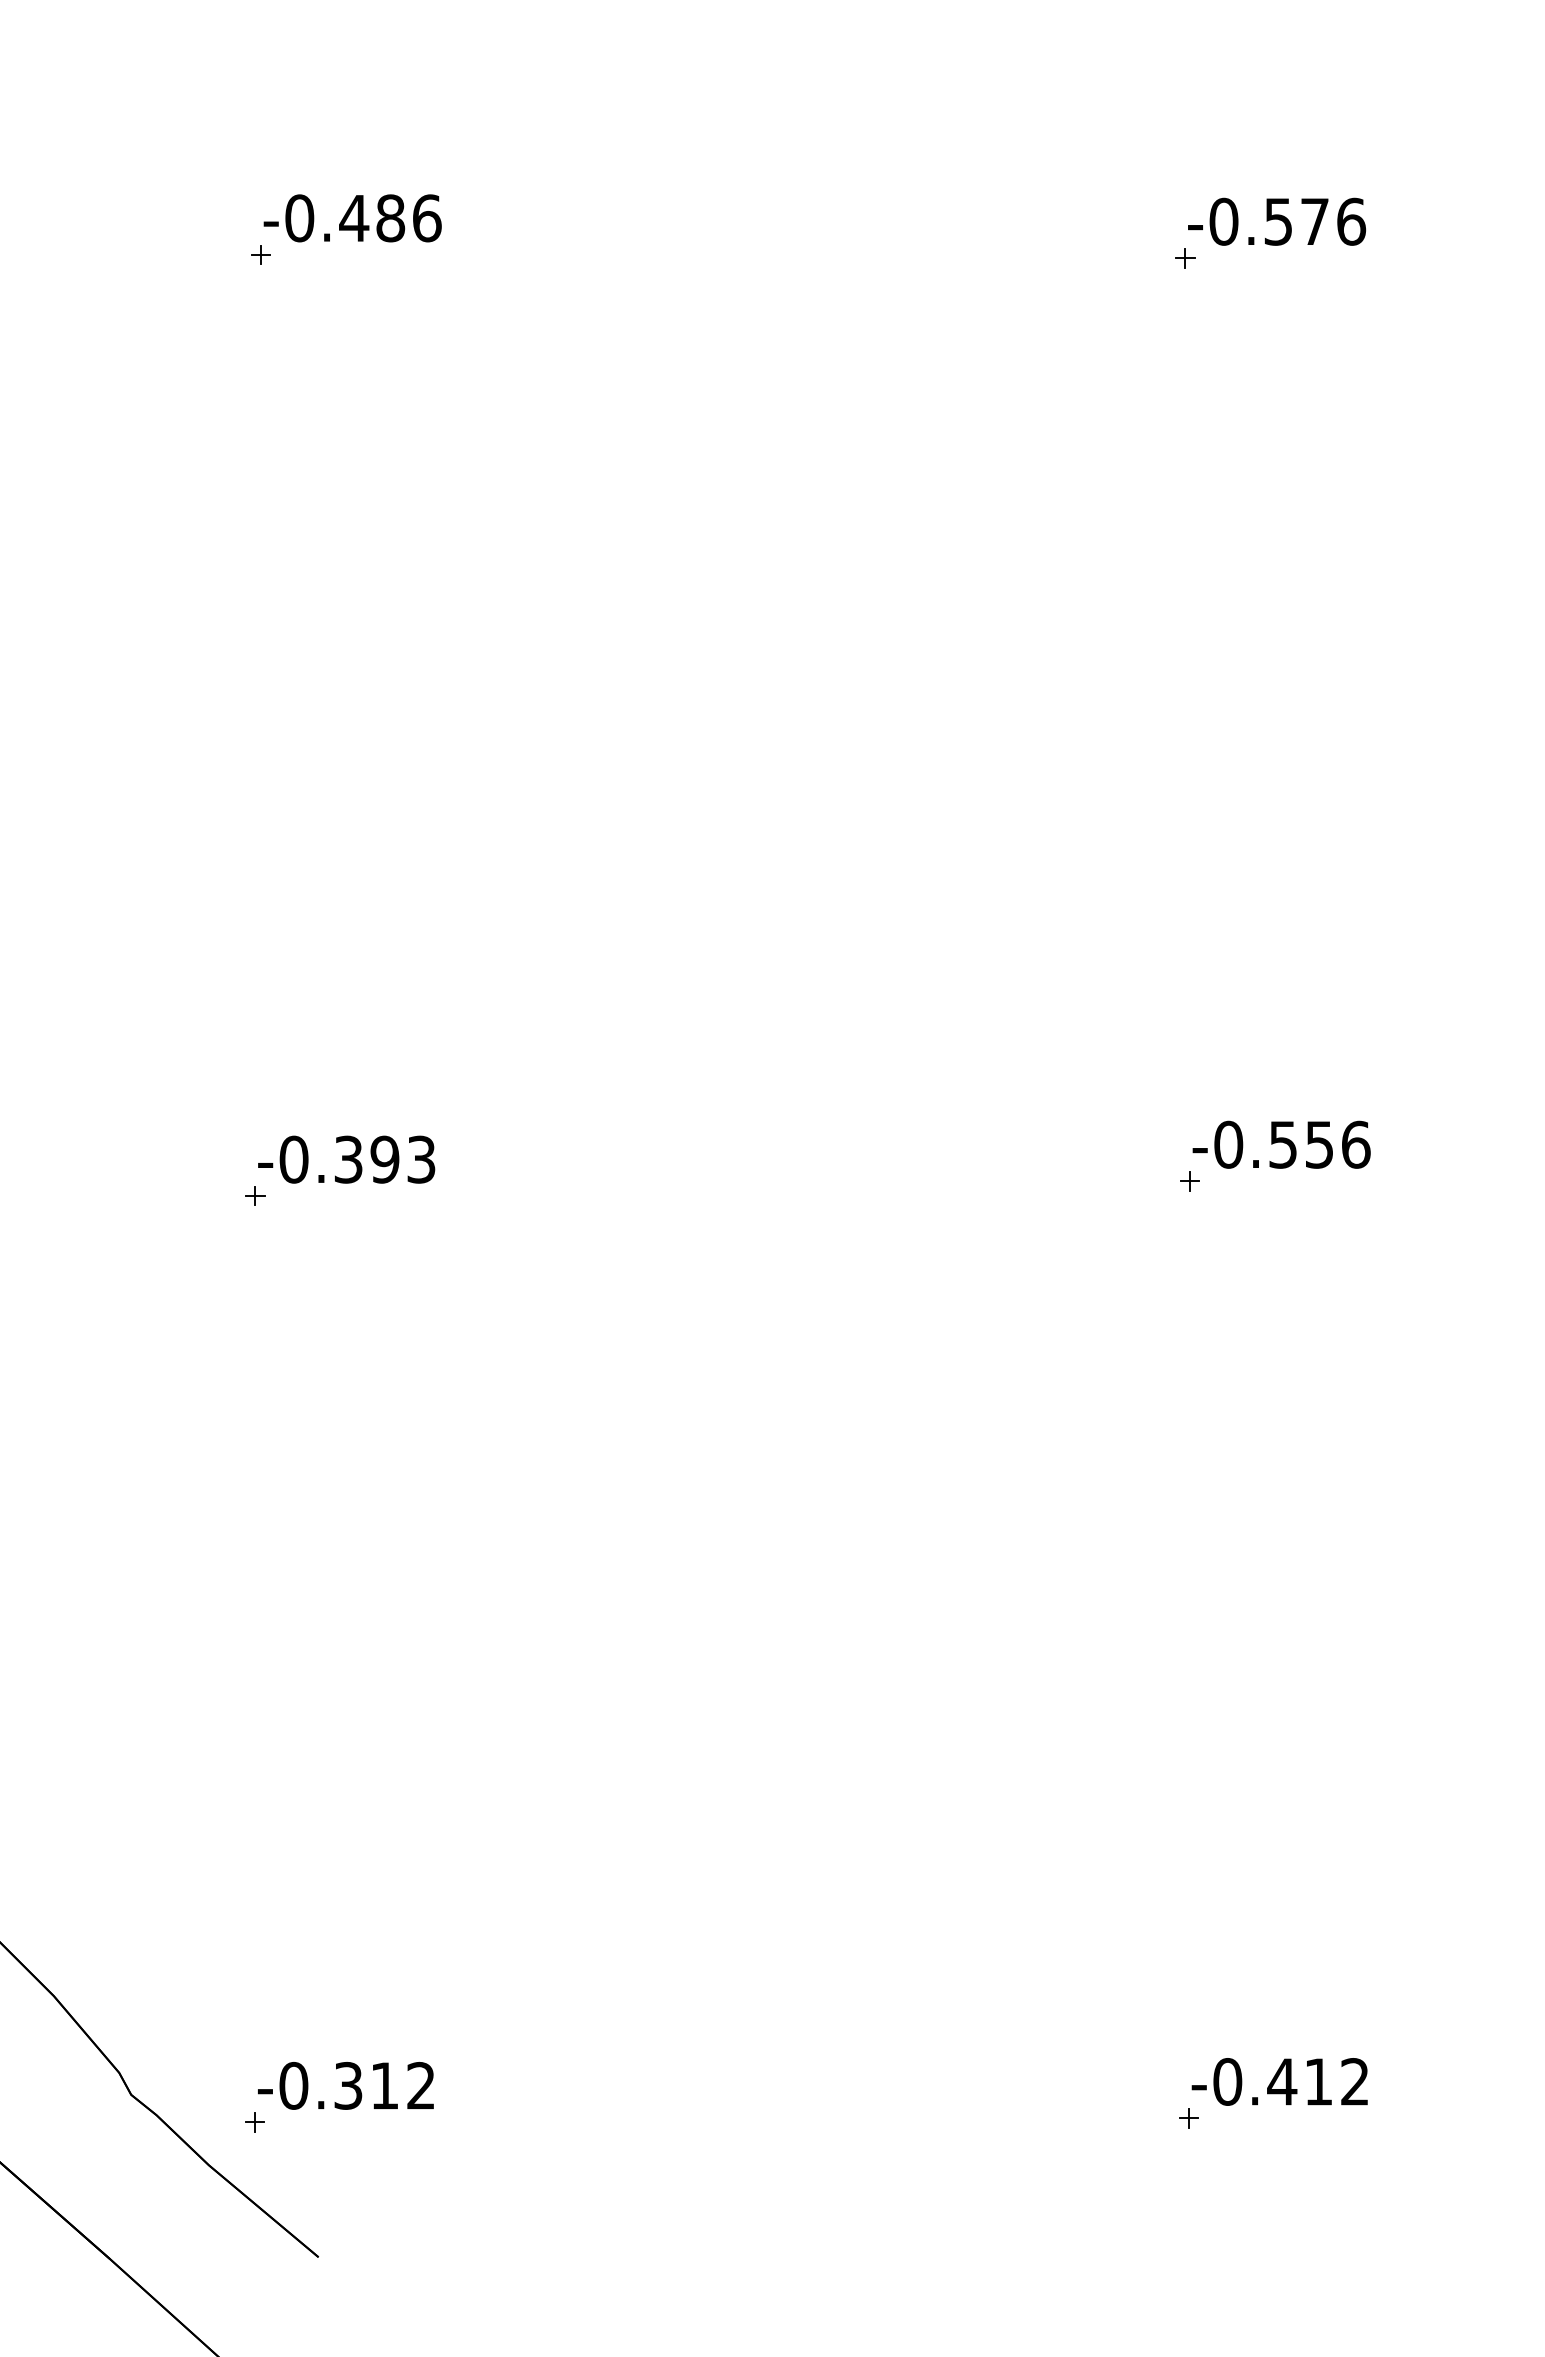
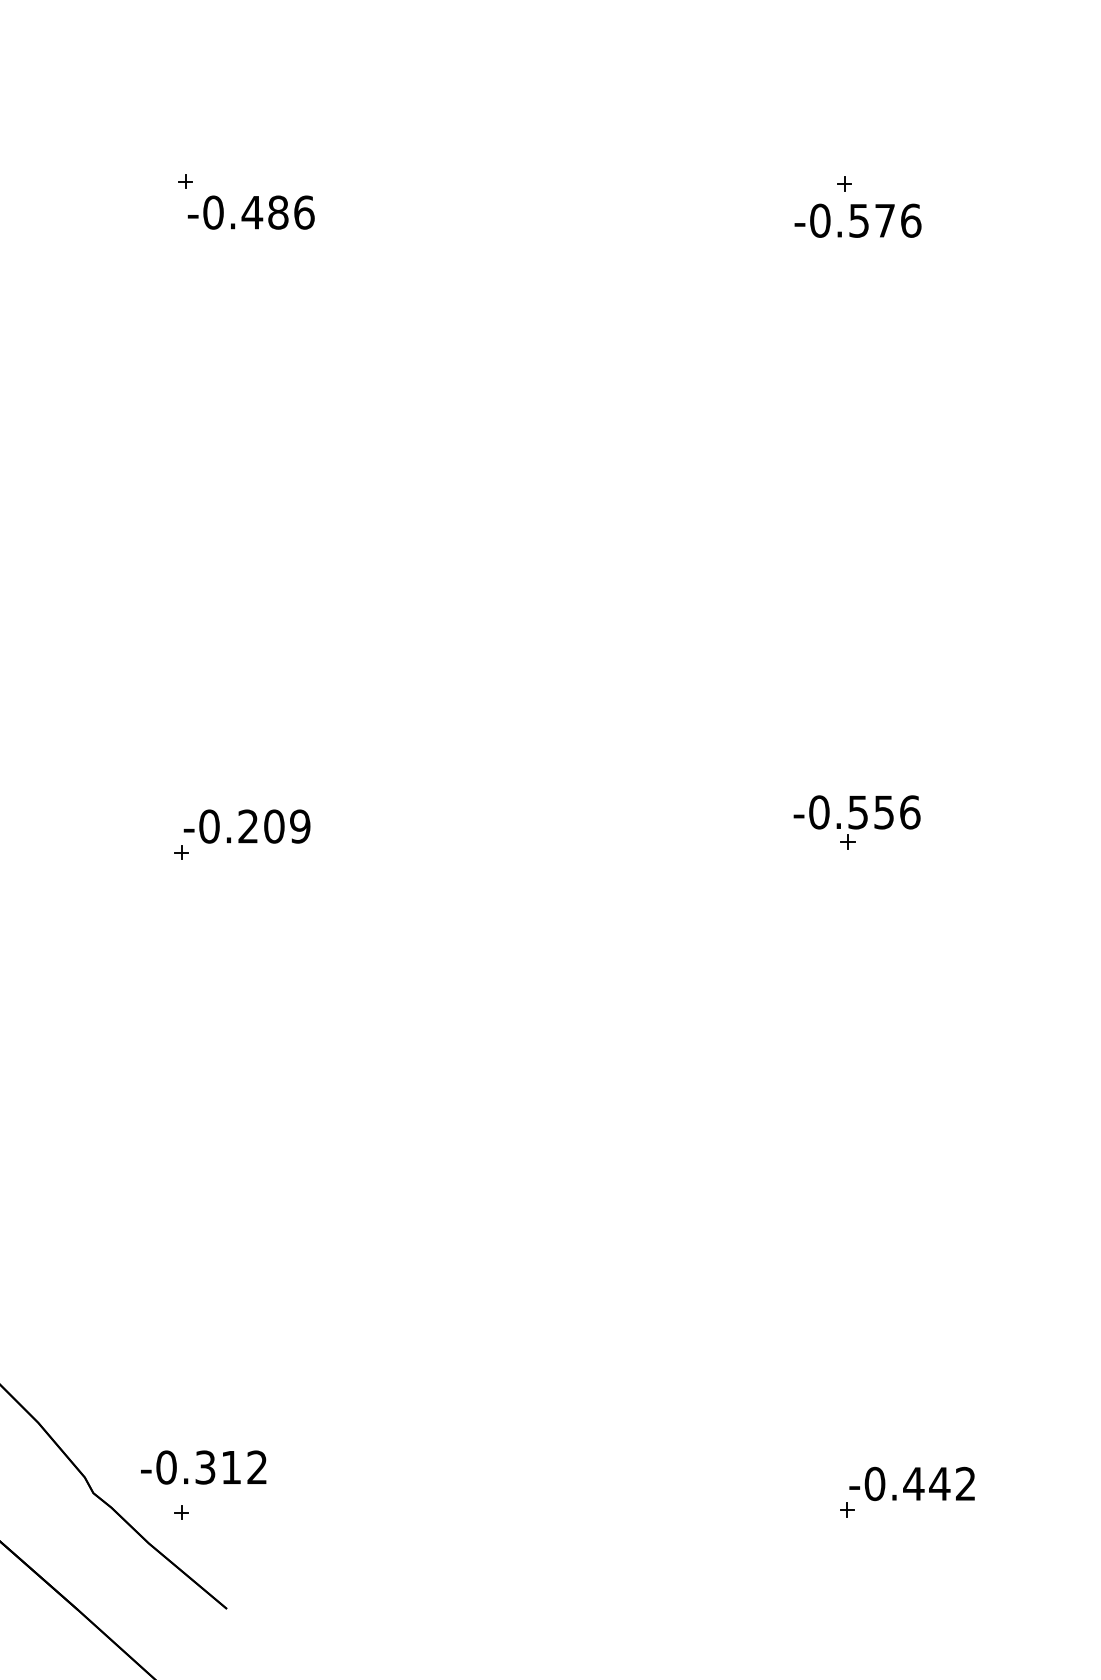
text: (352, 218) -> (251, 212), moved
text: (1277, 221) -> (858, 220), moved
text: (1281, 1144) -> (857, 812), moved
text: (384, 1159) -> (273, 826), -0.393 -> -0.209
text: (1318, 2081) -> (939, 1483), -0.412 -> -0.442
text: (345, 2085) -> (203, 1467), moved

